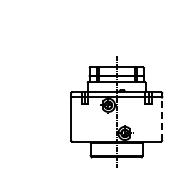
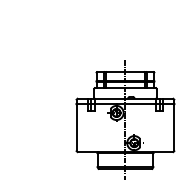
line: (162, 119) -> (174, 128), dashed -> solid

